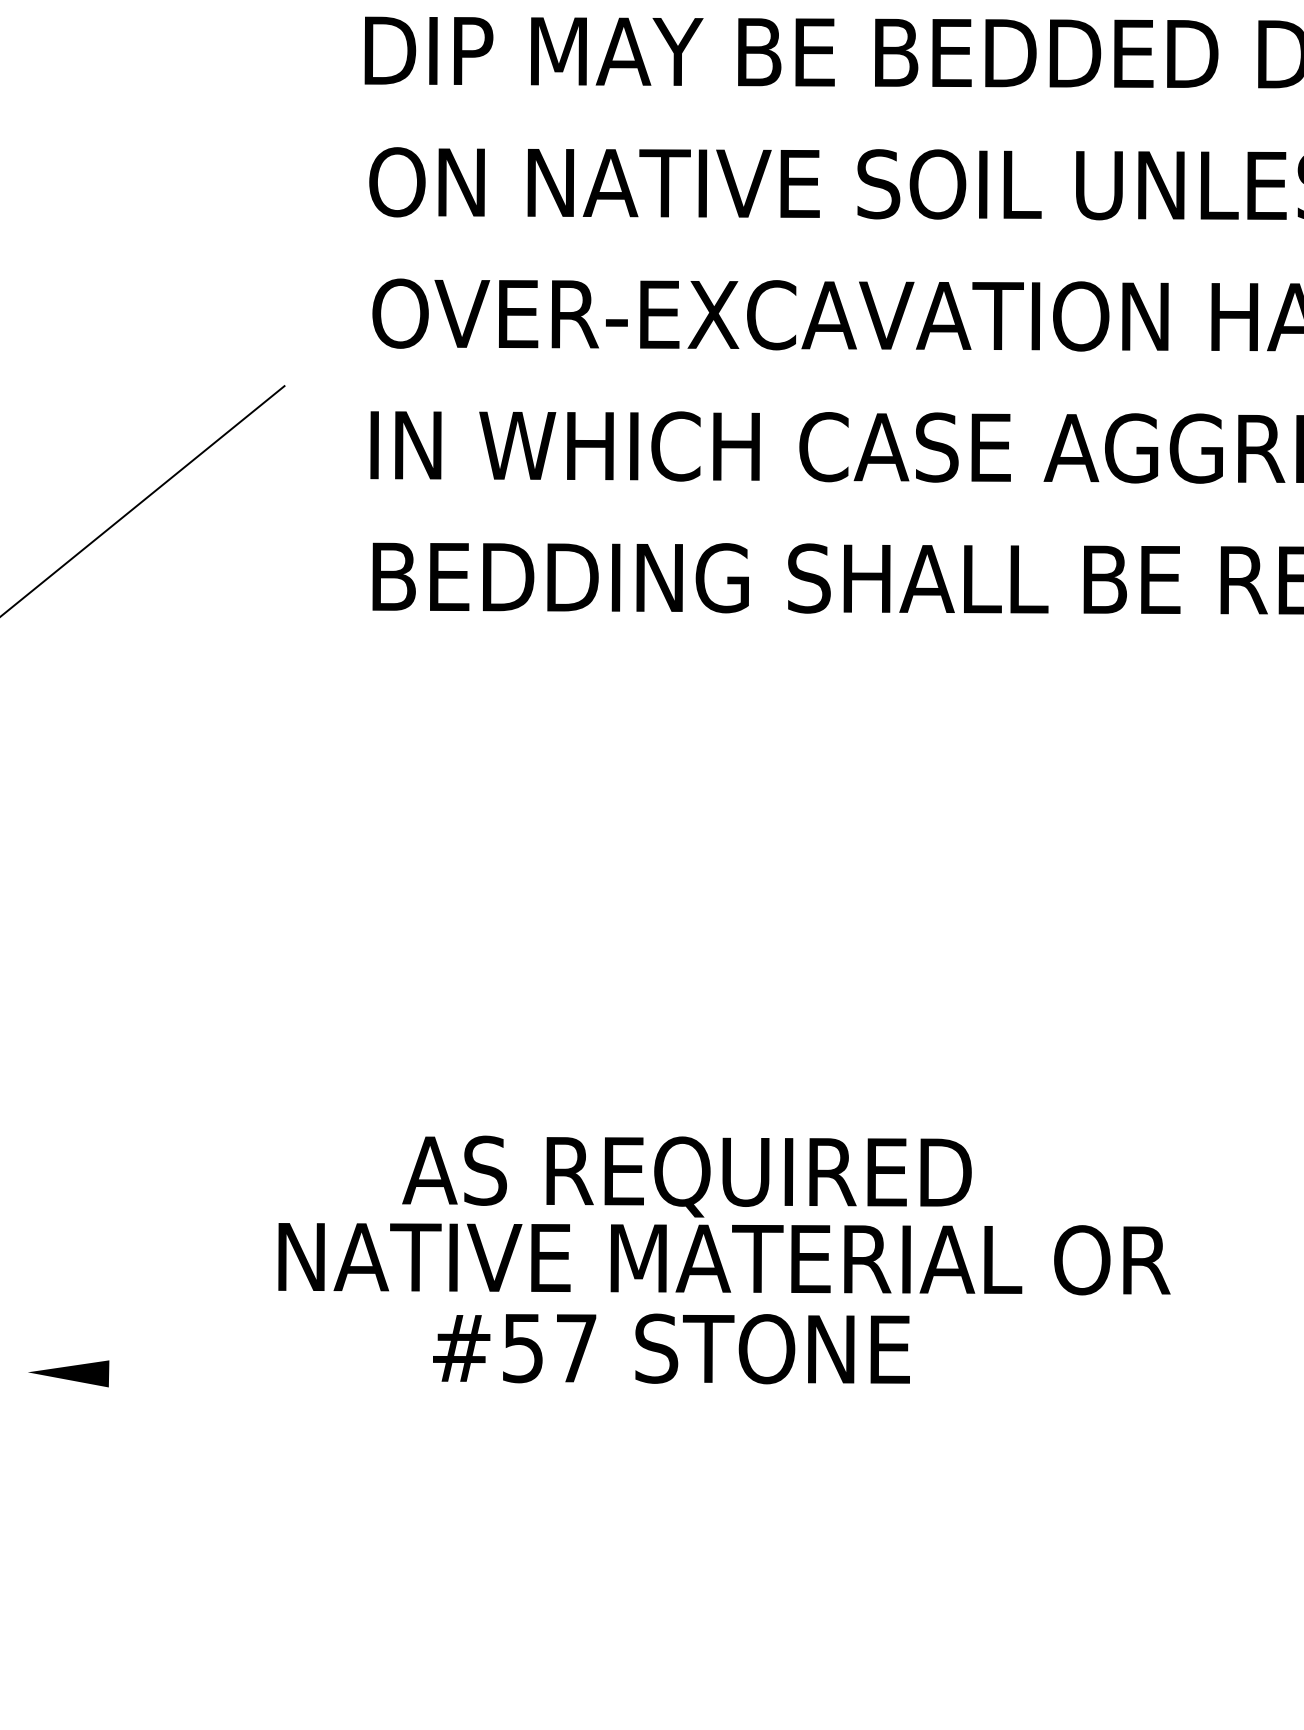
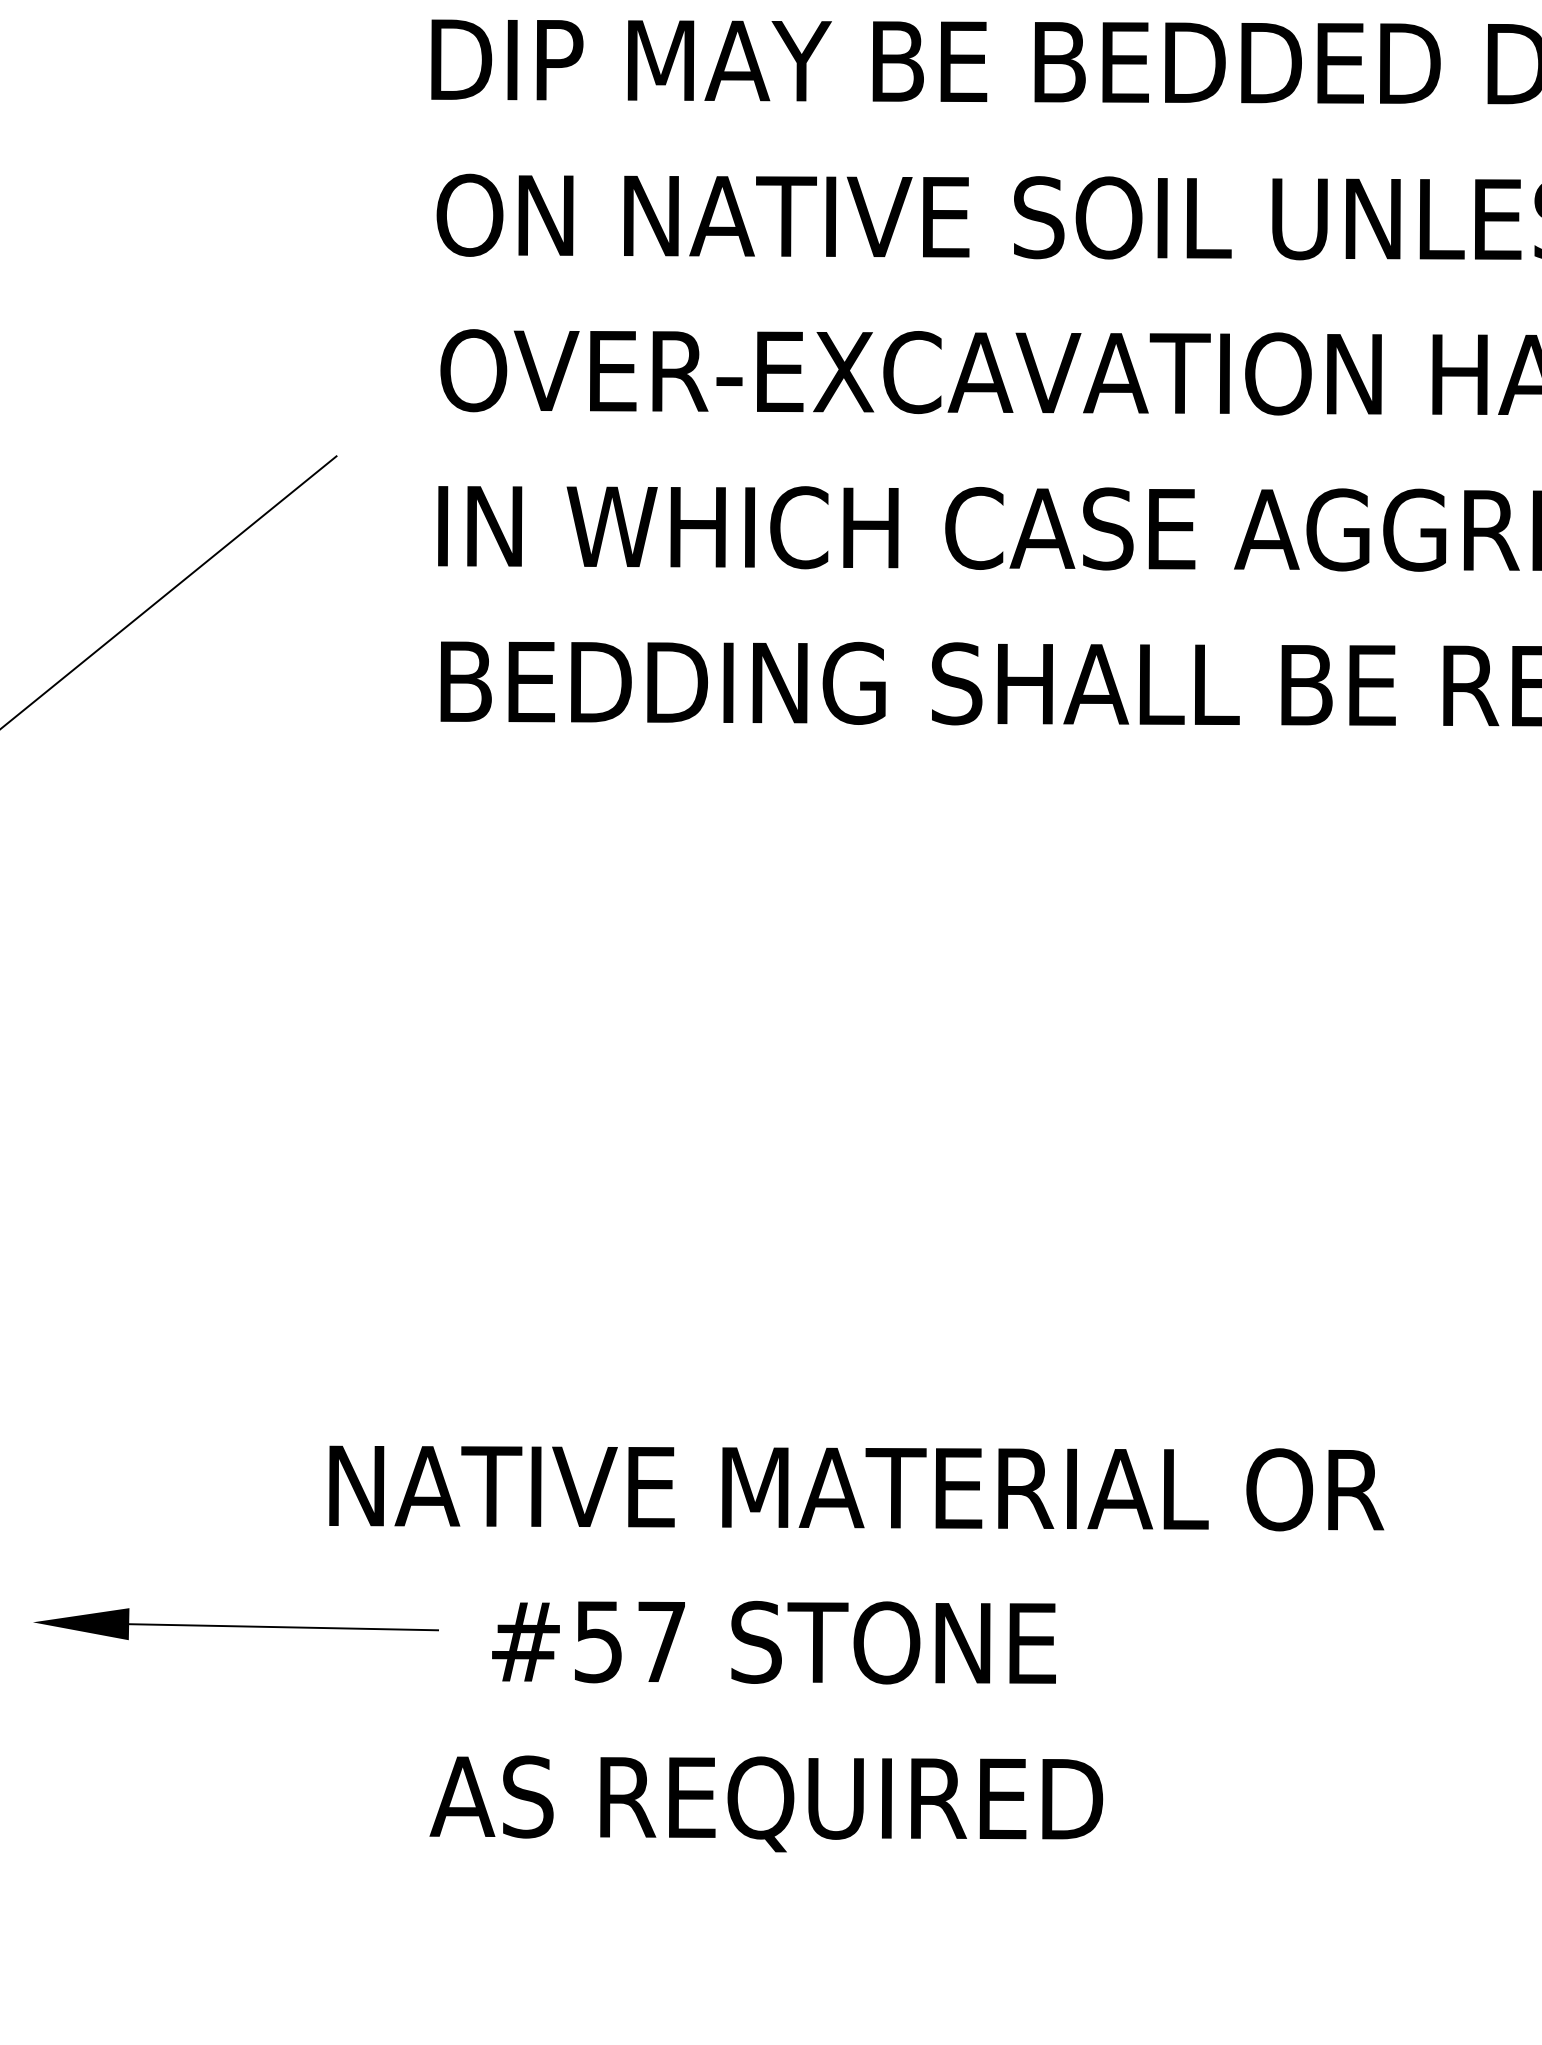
text: (687, 1176) -> (766, 1803), moved
text: (671, 1348) -> (773, 1642), moved
line: (239, 1376) -> (283, 1627), added

